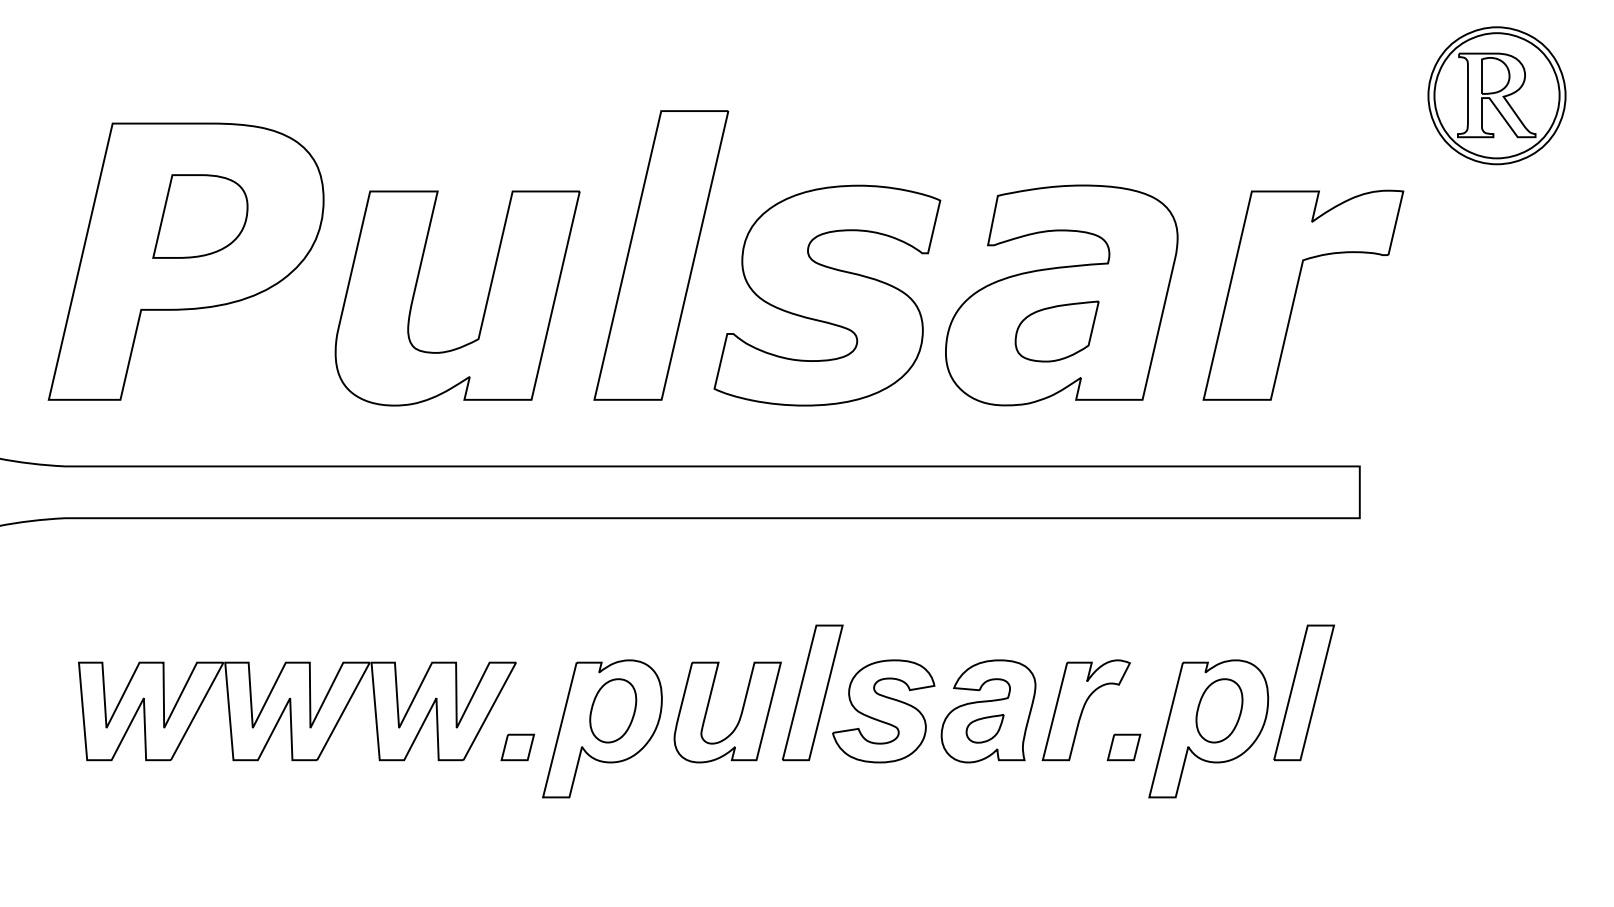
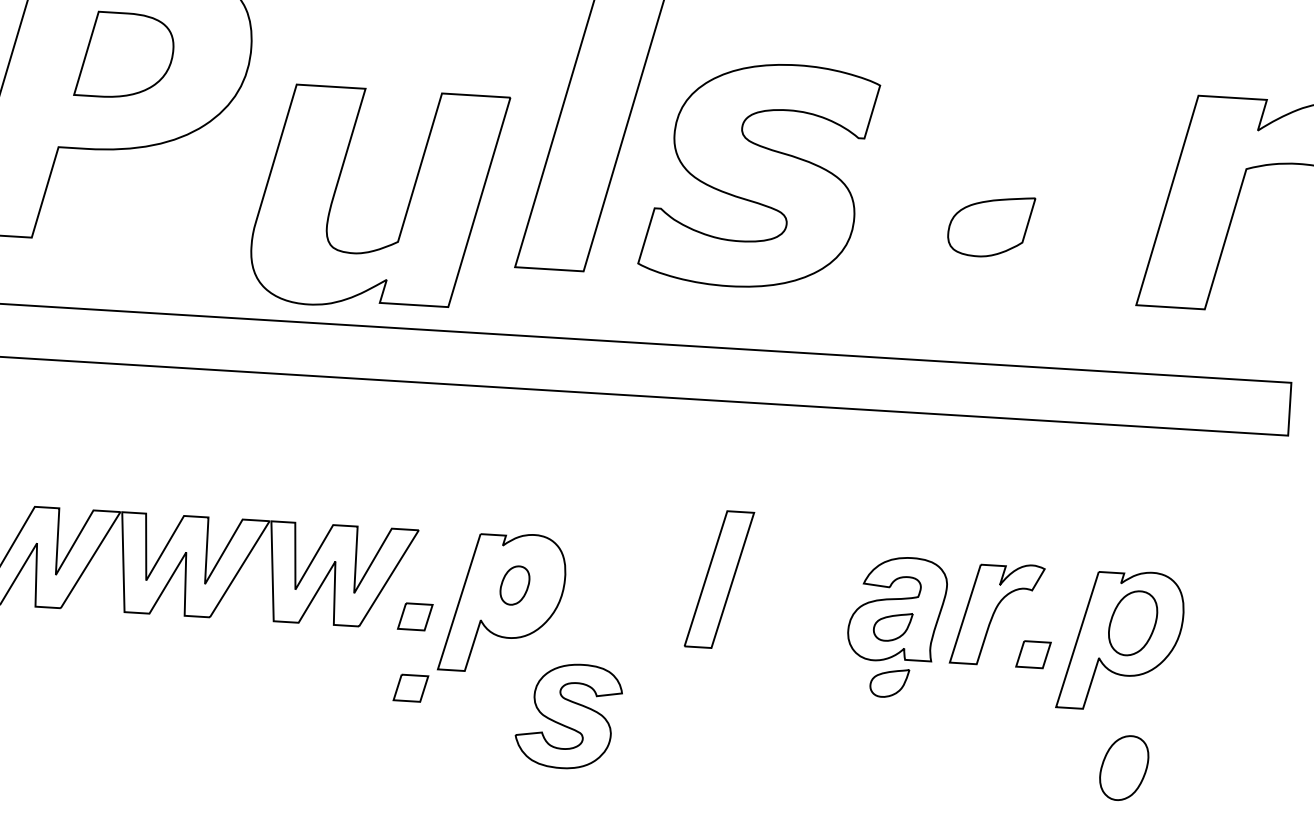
part: (1061, 295) -> (997, 189), removed
part: (485, 303) -> (407, 206), moved
part: (1303, 692) -> (1219, 609), removed
part: (613, 710) -> (515, 585), size x0.6
part: (883, 711) -> (568, 716), moved
part: (739, 716) -> (643, 599), removed
part: (984, 783) -> (888, 682), added
part: (517, 817) -> (410, 688), added
part: (1219, 852) -> (1124, 767), added

